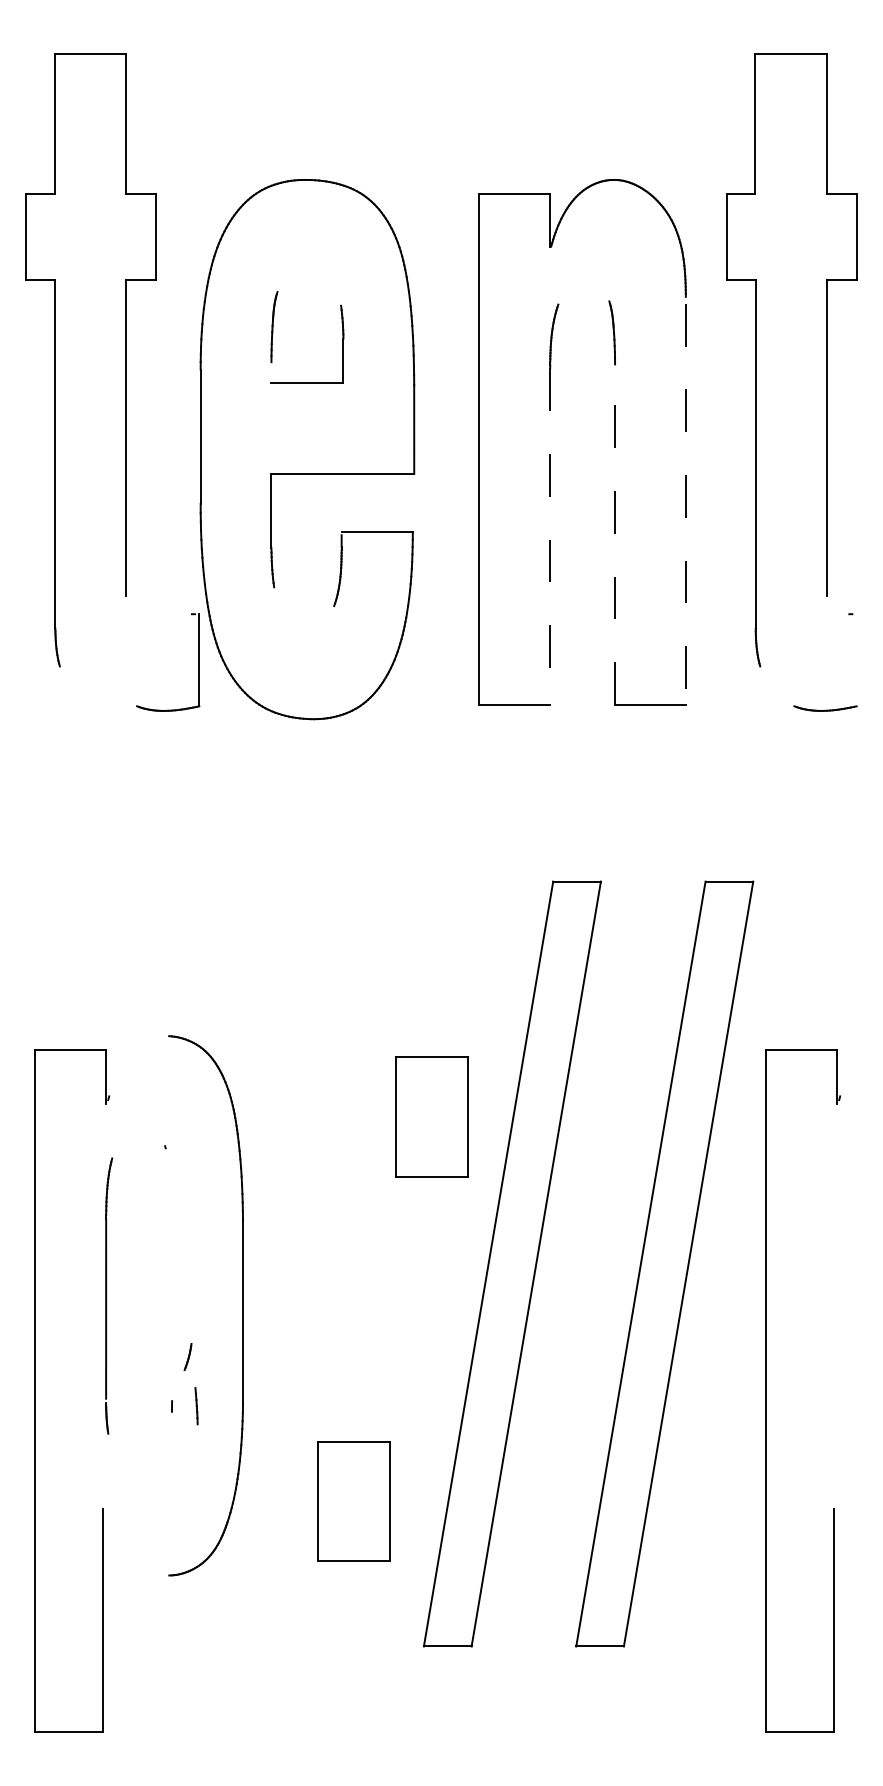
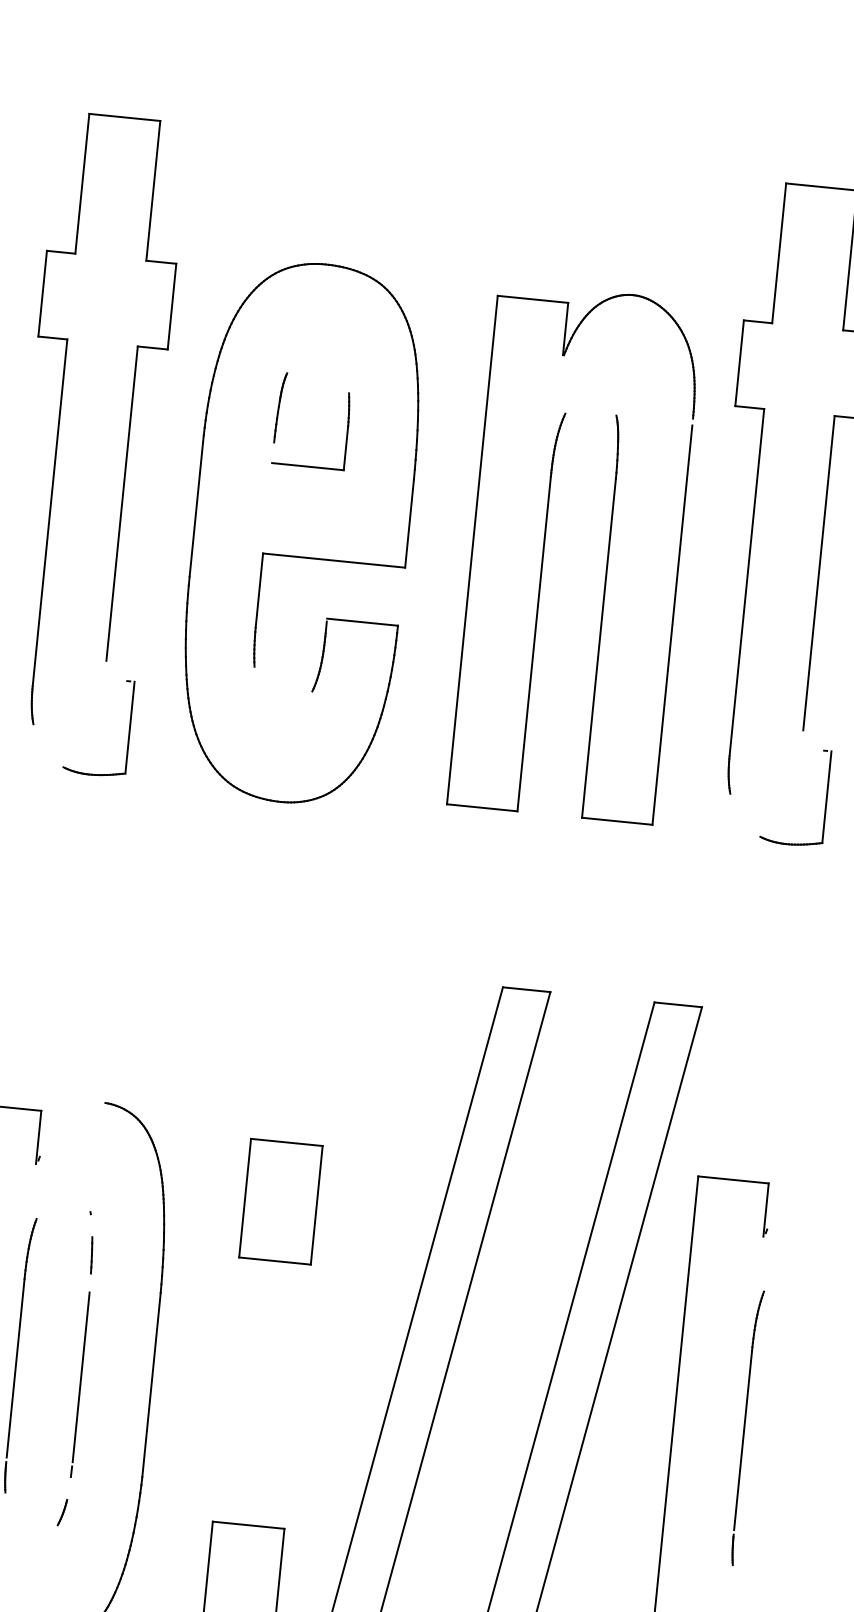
line: (685, 504) -> (672, 625), dashed -> solid
line: (615, 534) -> (599, 648), dashed -> solid
line: (550, 537) -> (534, 644), dashed -> solid
line: (856, 660) -> (826, 797), added
part: (198, 662) -> (128, 729), moved
part: (431, 1116) -> (280, 1201), moved
part: (840, 1295) -> (747, 1427), added
line: (172, 1311) -> (81, 1377), added
line: (188, 1356) -> (62, 1512), moved
line: (196, 1406) -> (91, 1255), moved

